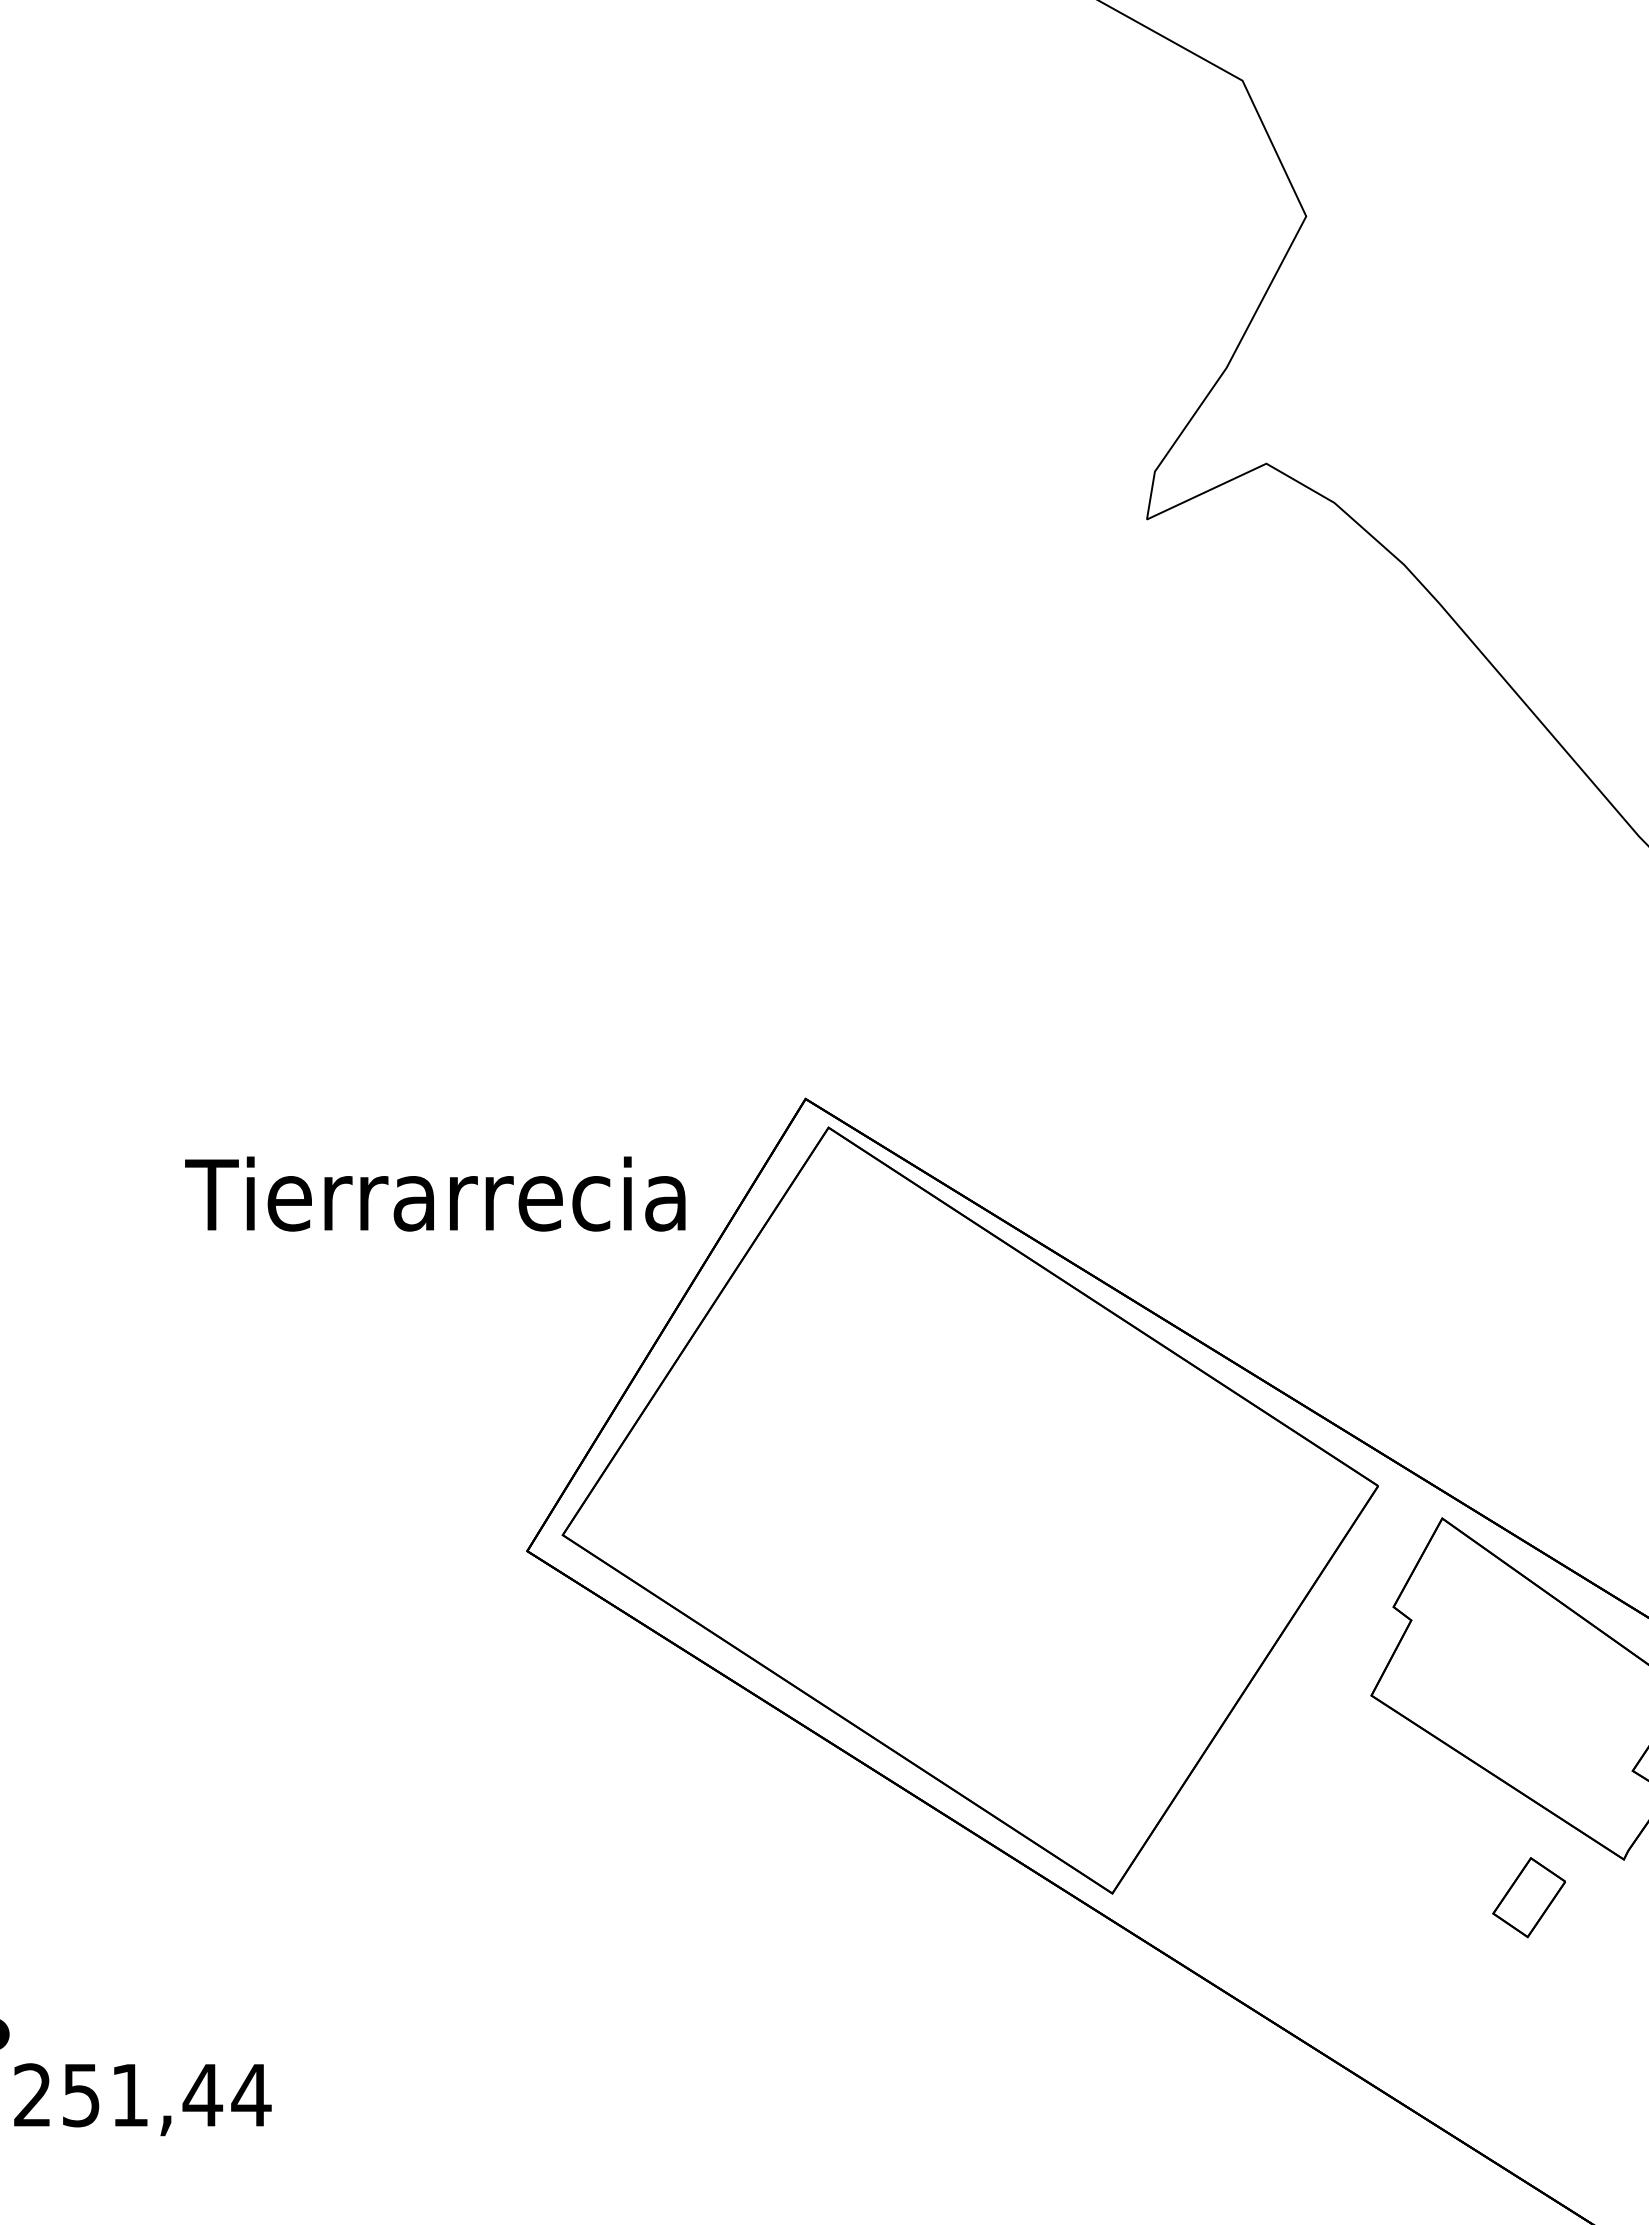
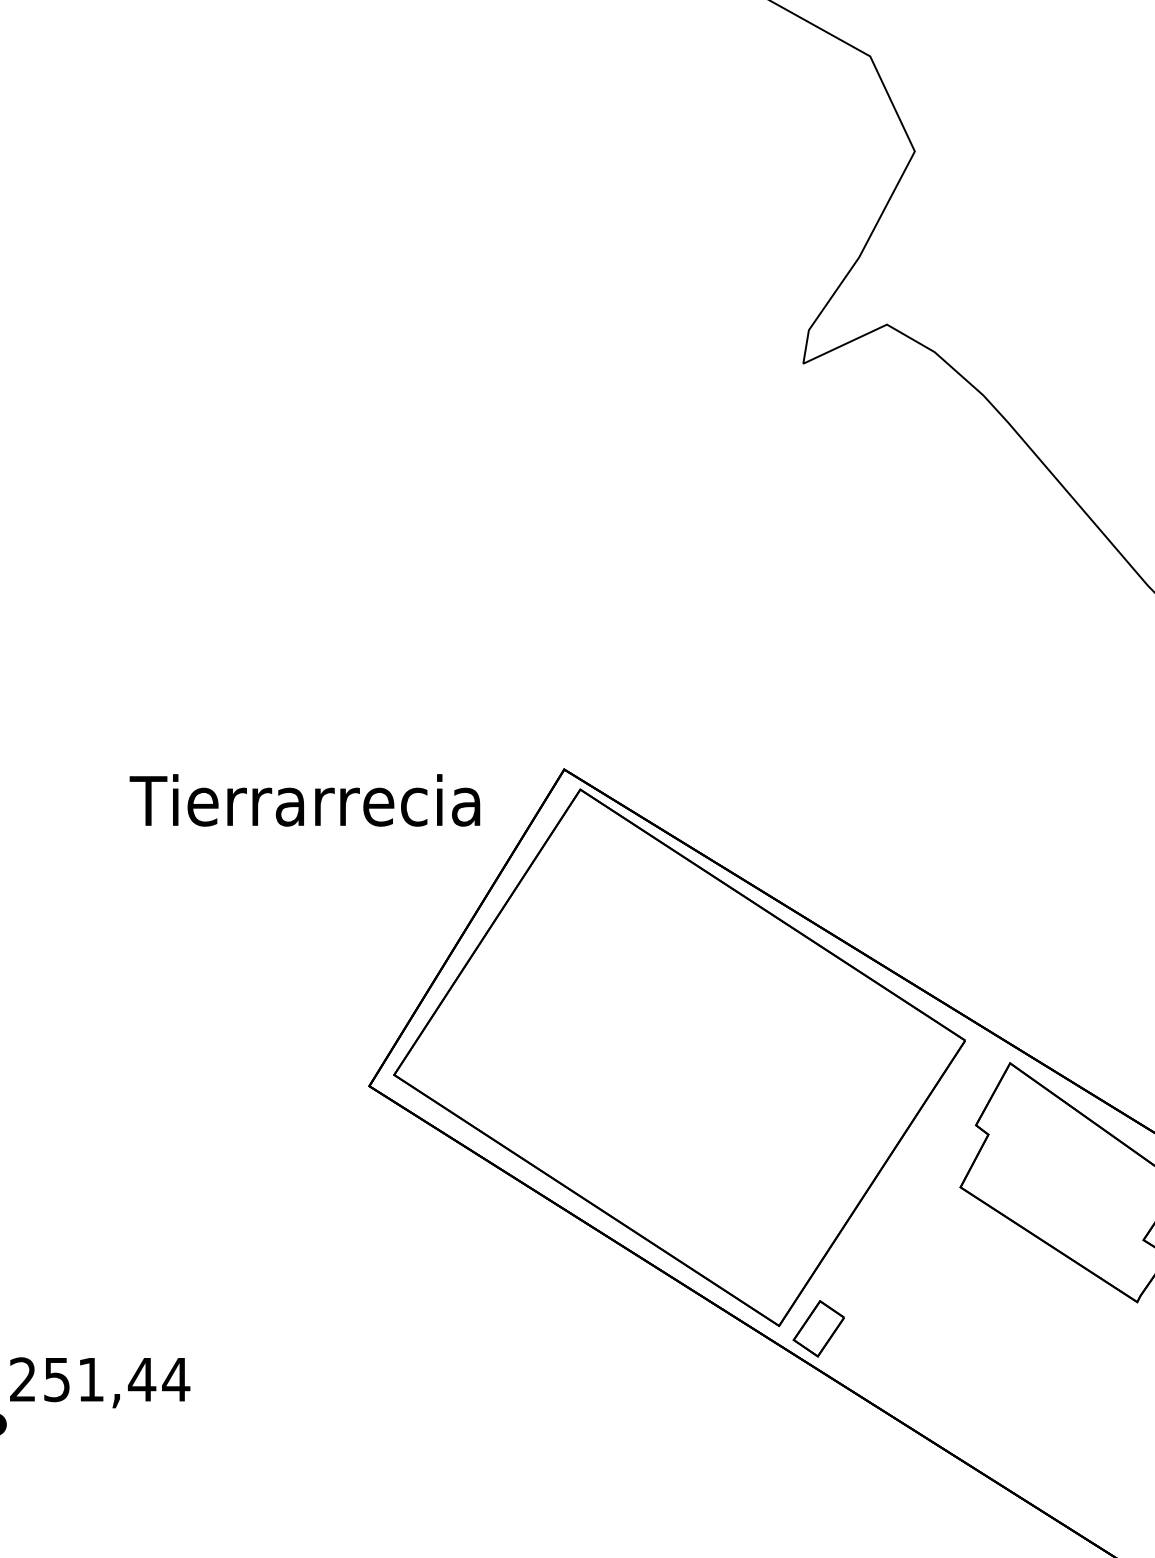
text: (435, 1193) -> (305, 800), moved
part: (1528, 1897) -> (818, 1328), moved
text: (142, 2099) -> (99, 1382), moved

